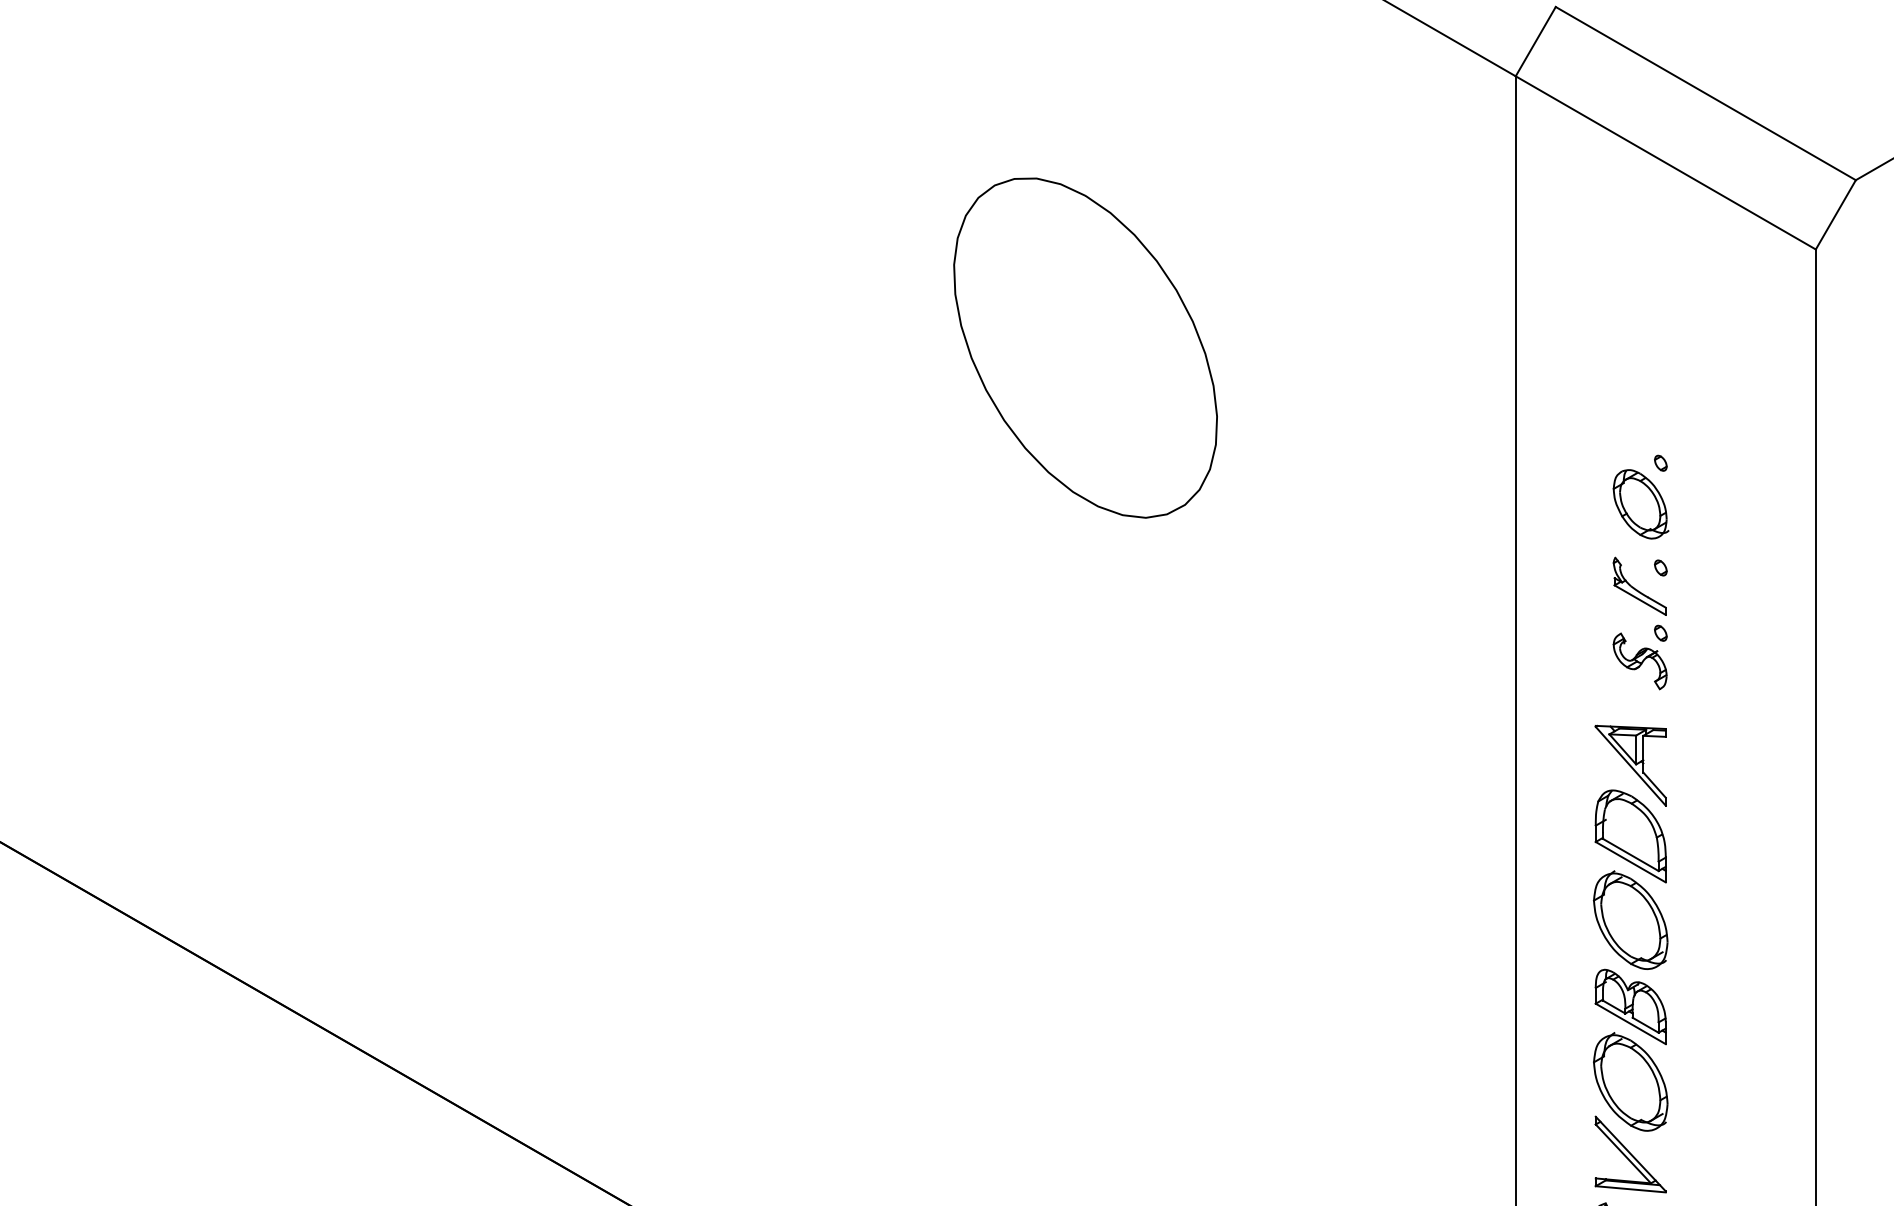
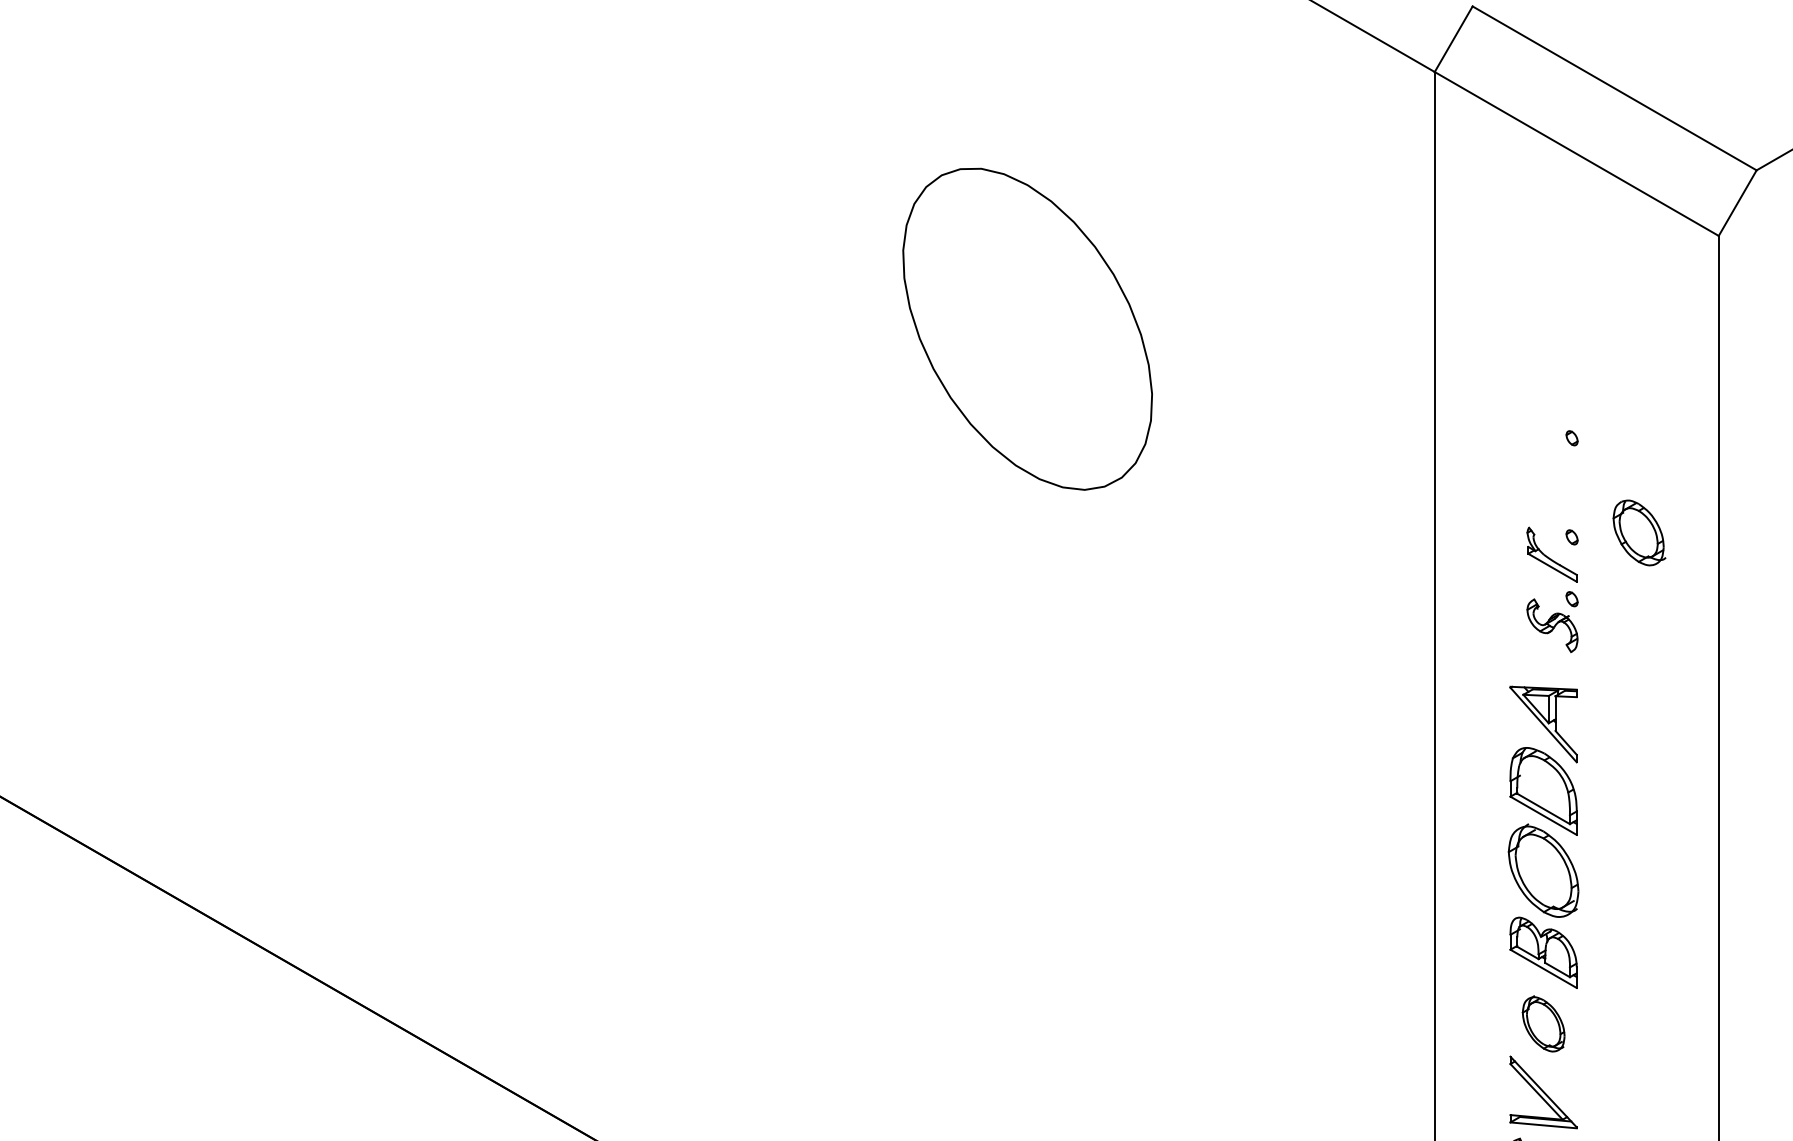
part: (1640, 504) -> (1638, 533), moved
part: (1630, 1081) -> (1543, 1023), size x0.6

